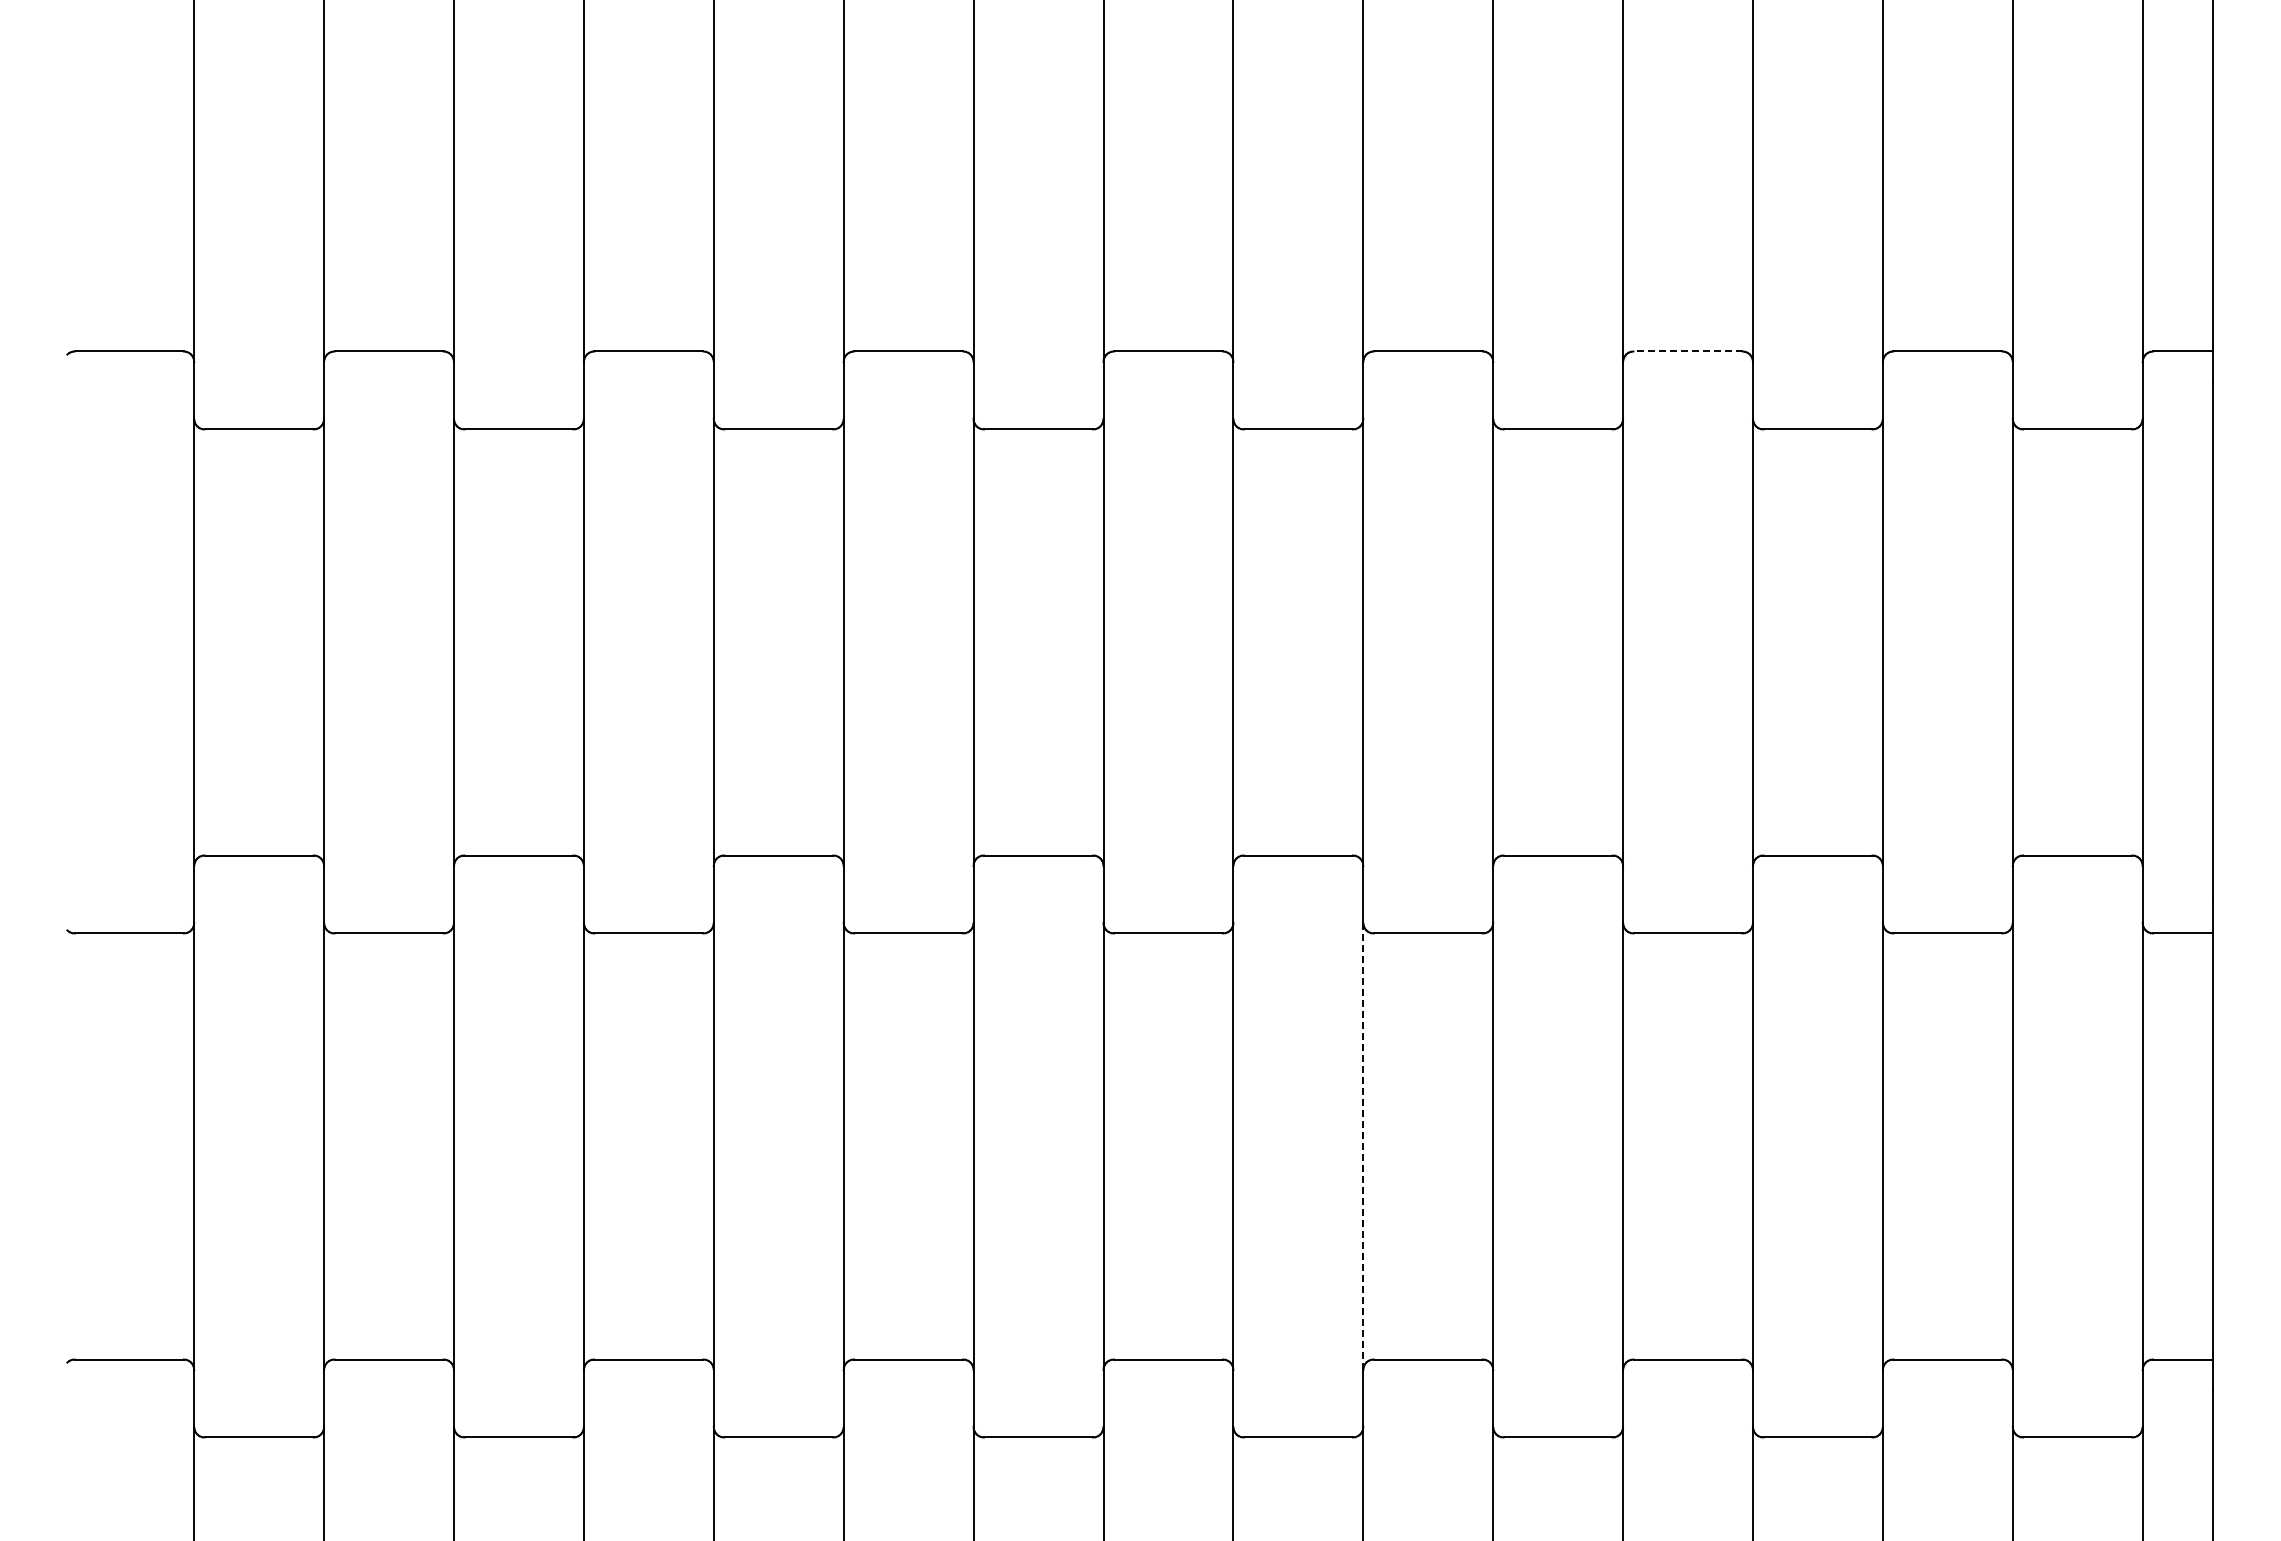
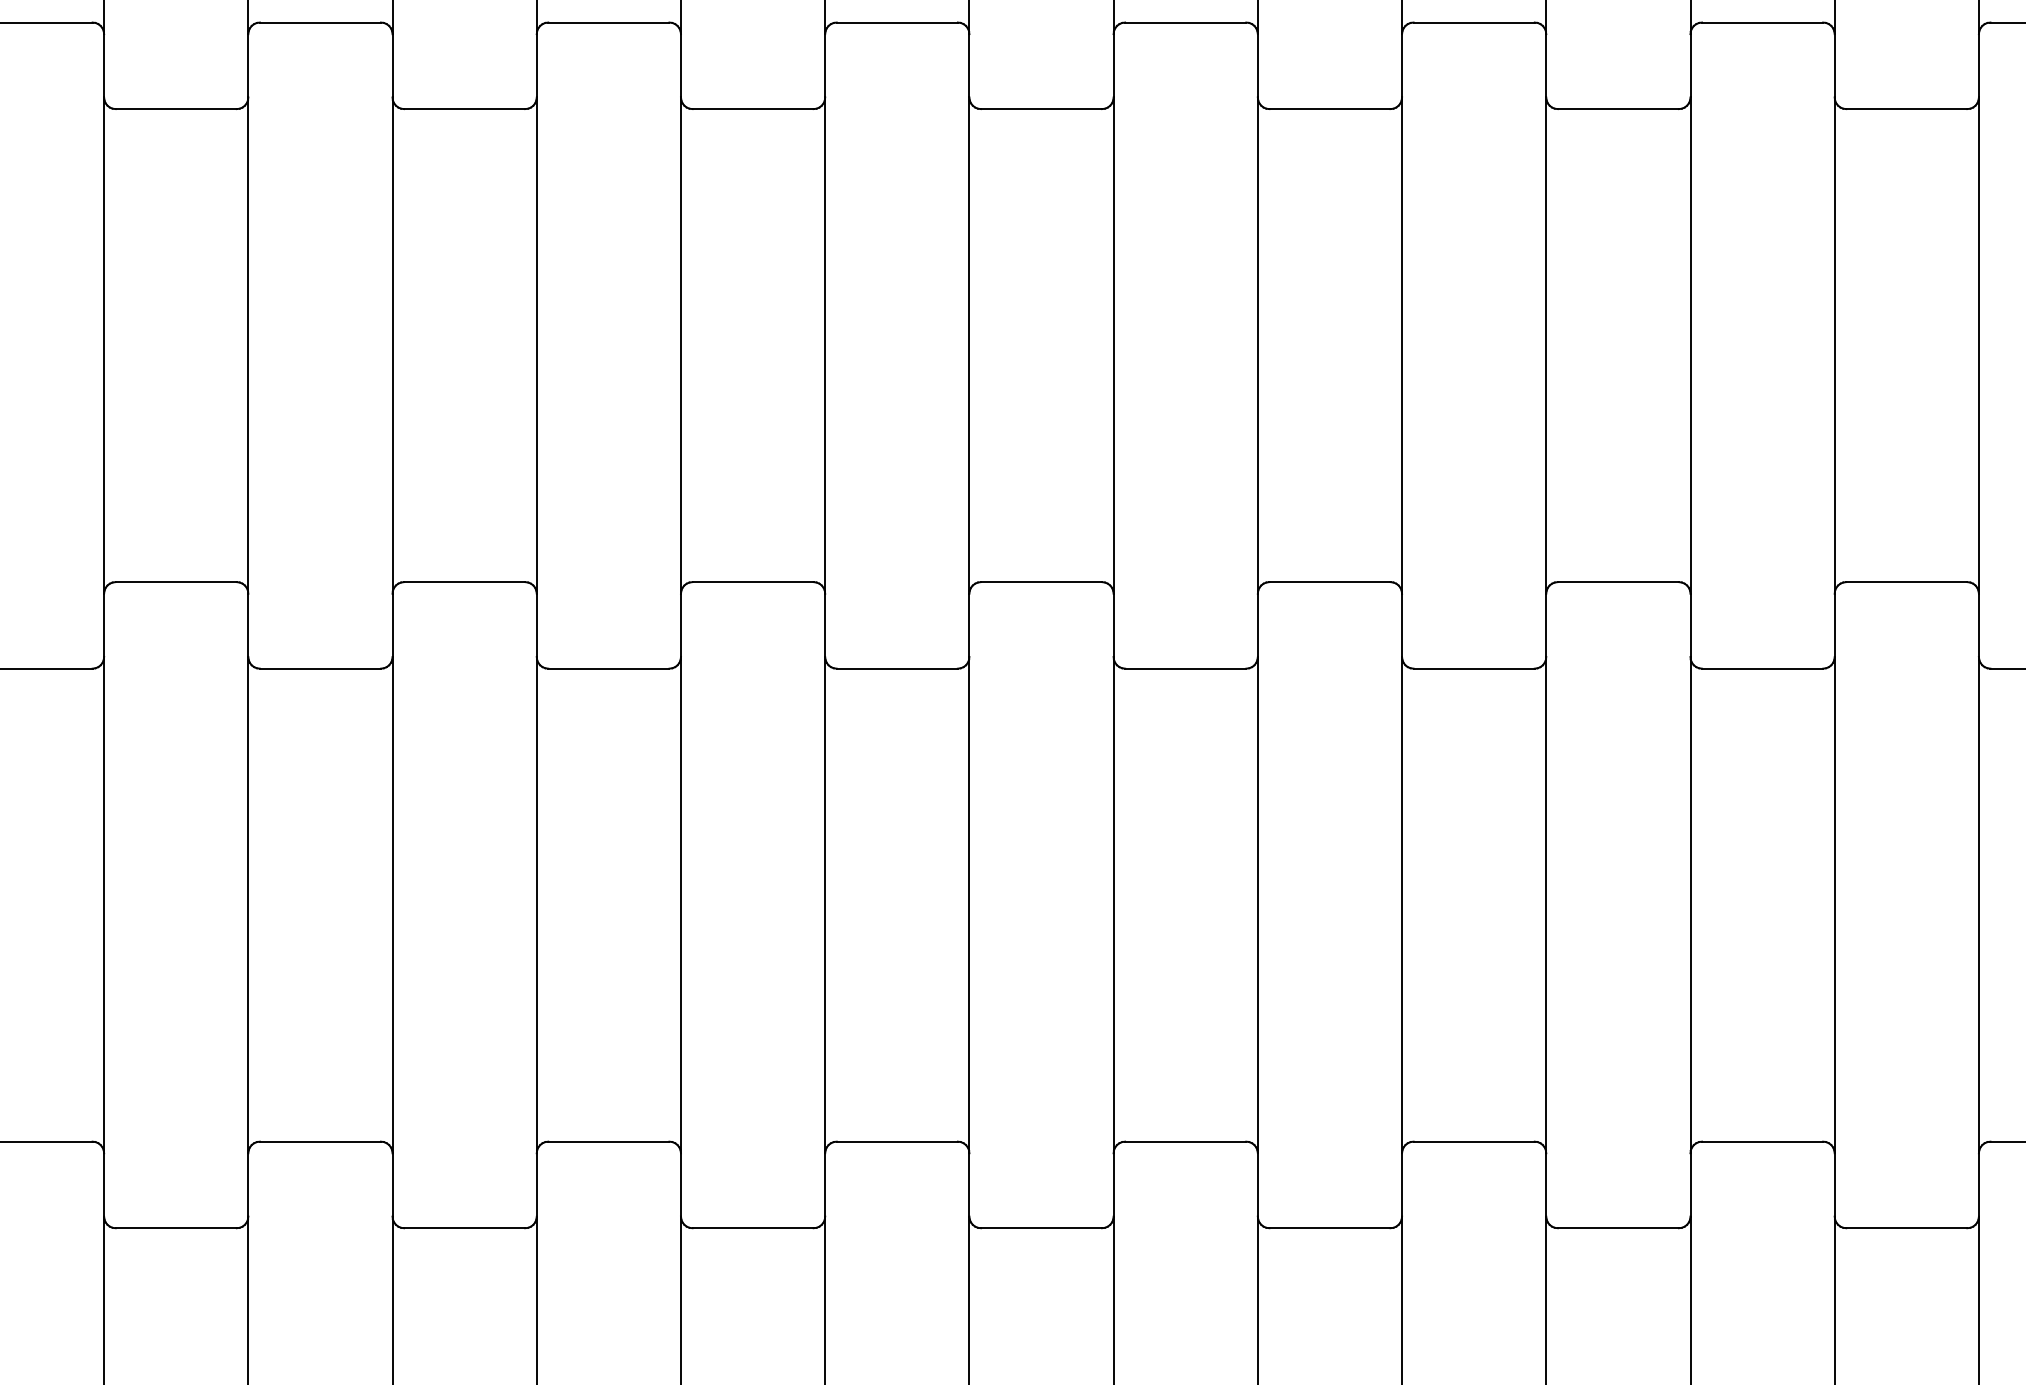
line: (1688, 351) -> (1763, 22), dashed -> solid
line: (1363, 1145) -> (1402, 904), dashed -> solid

